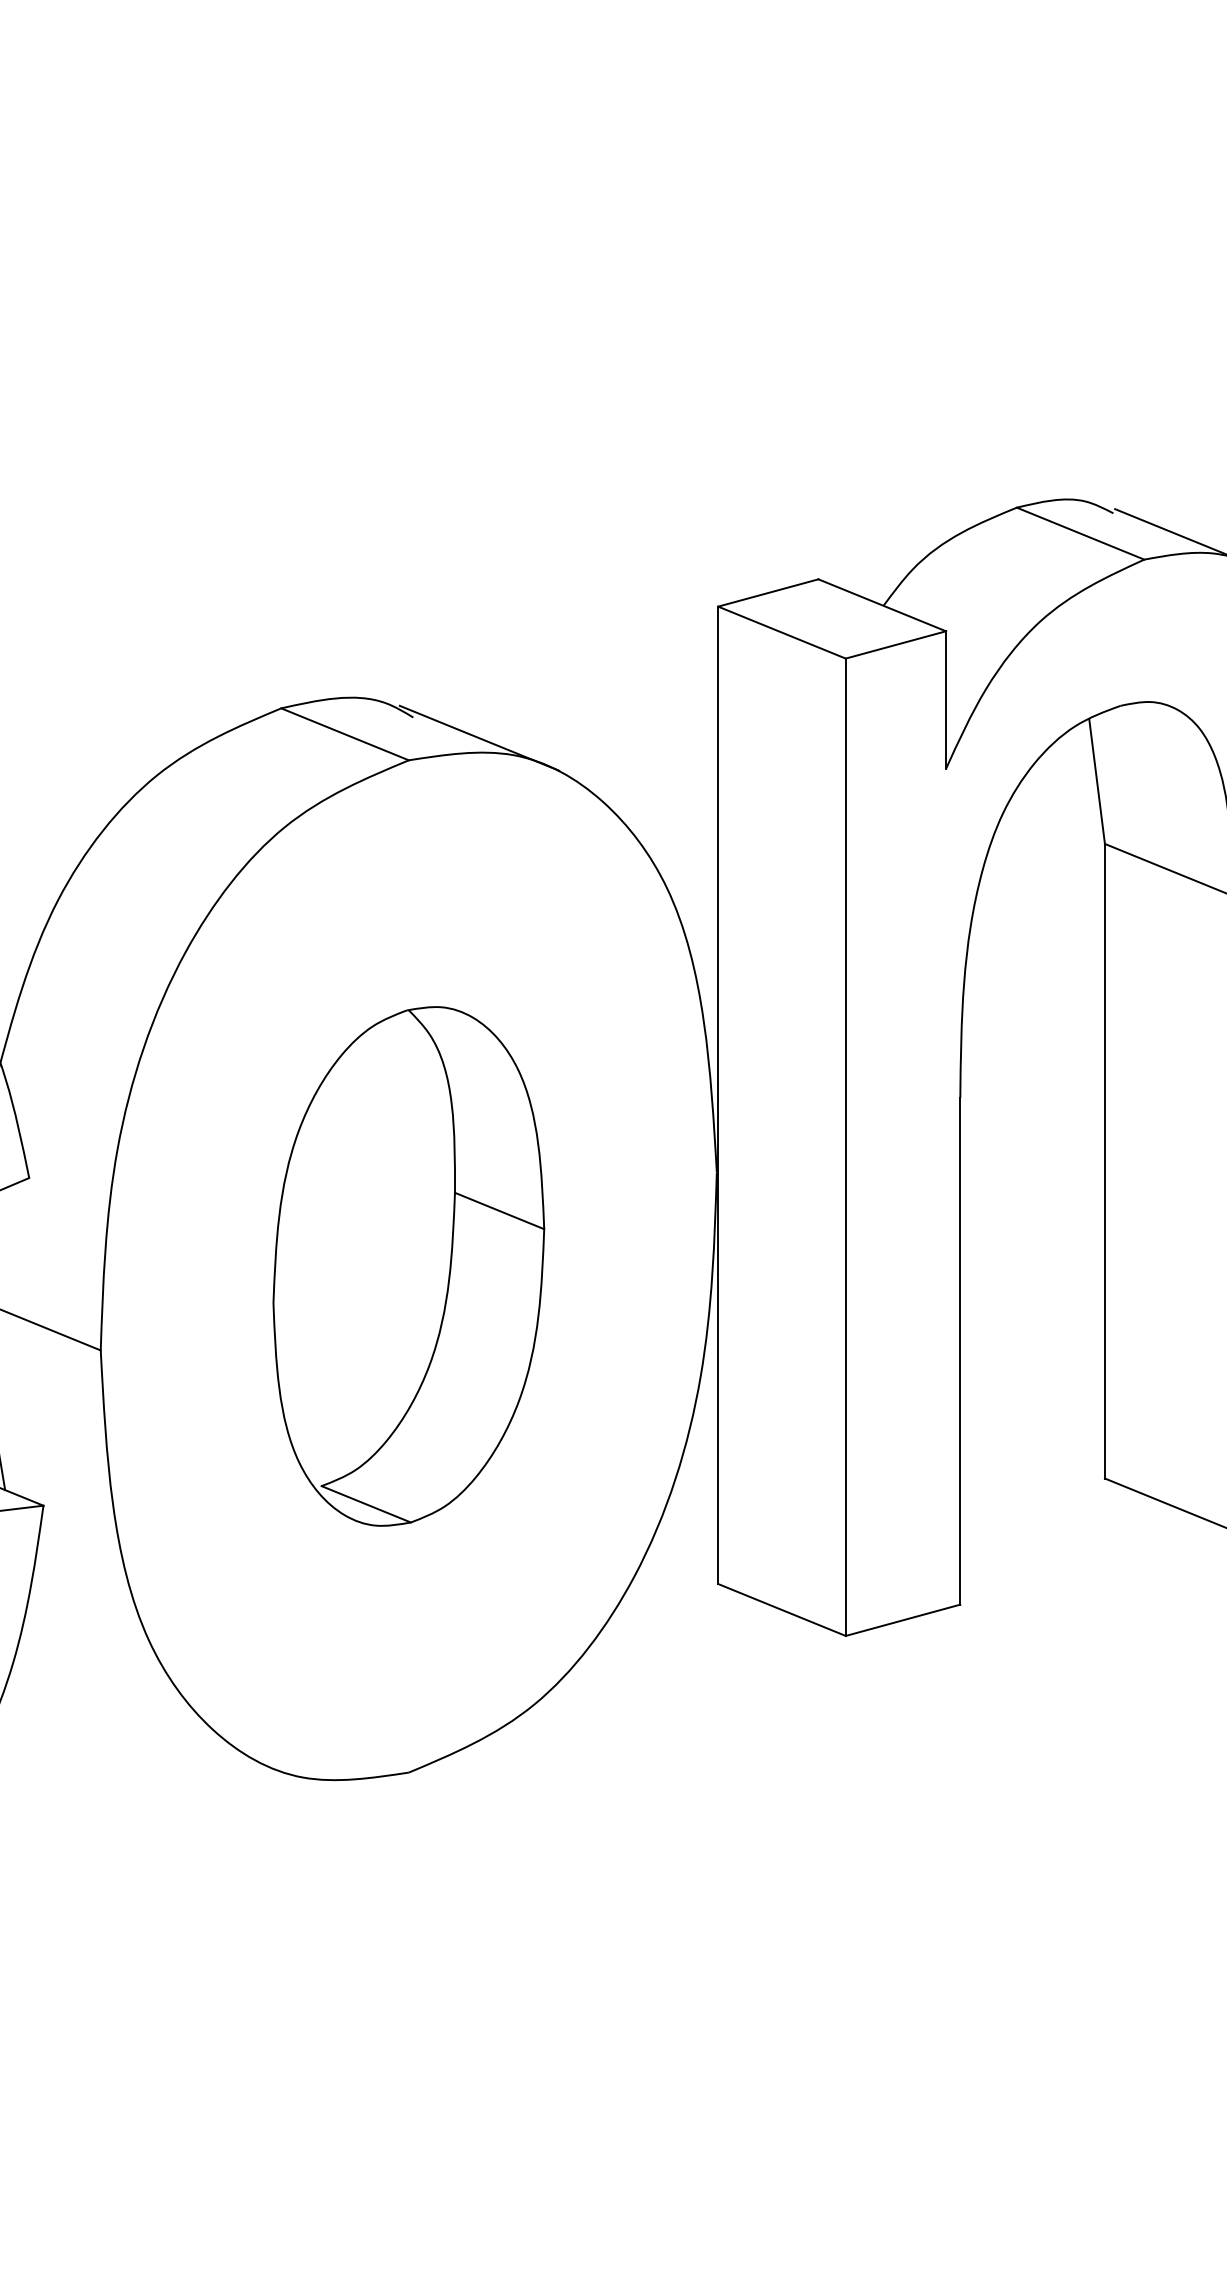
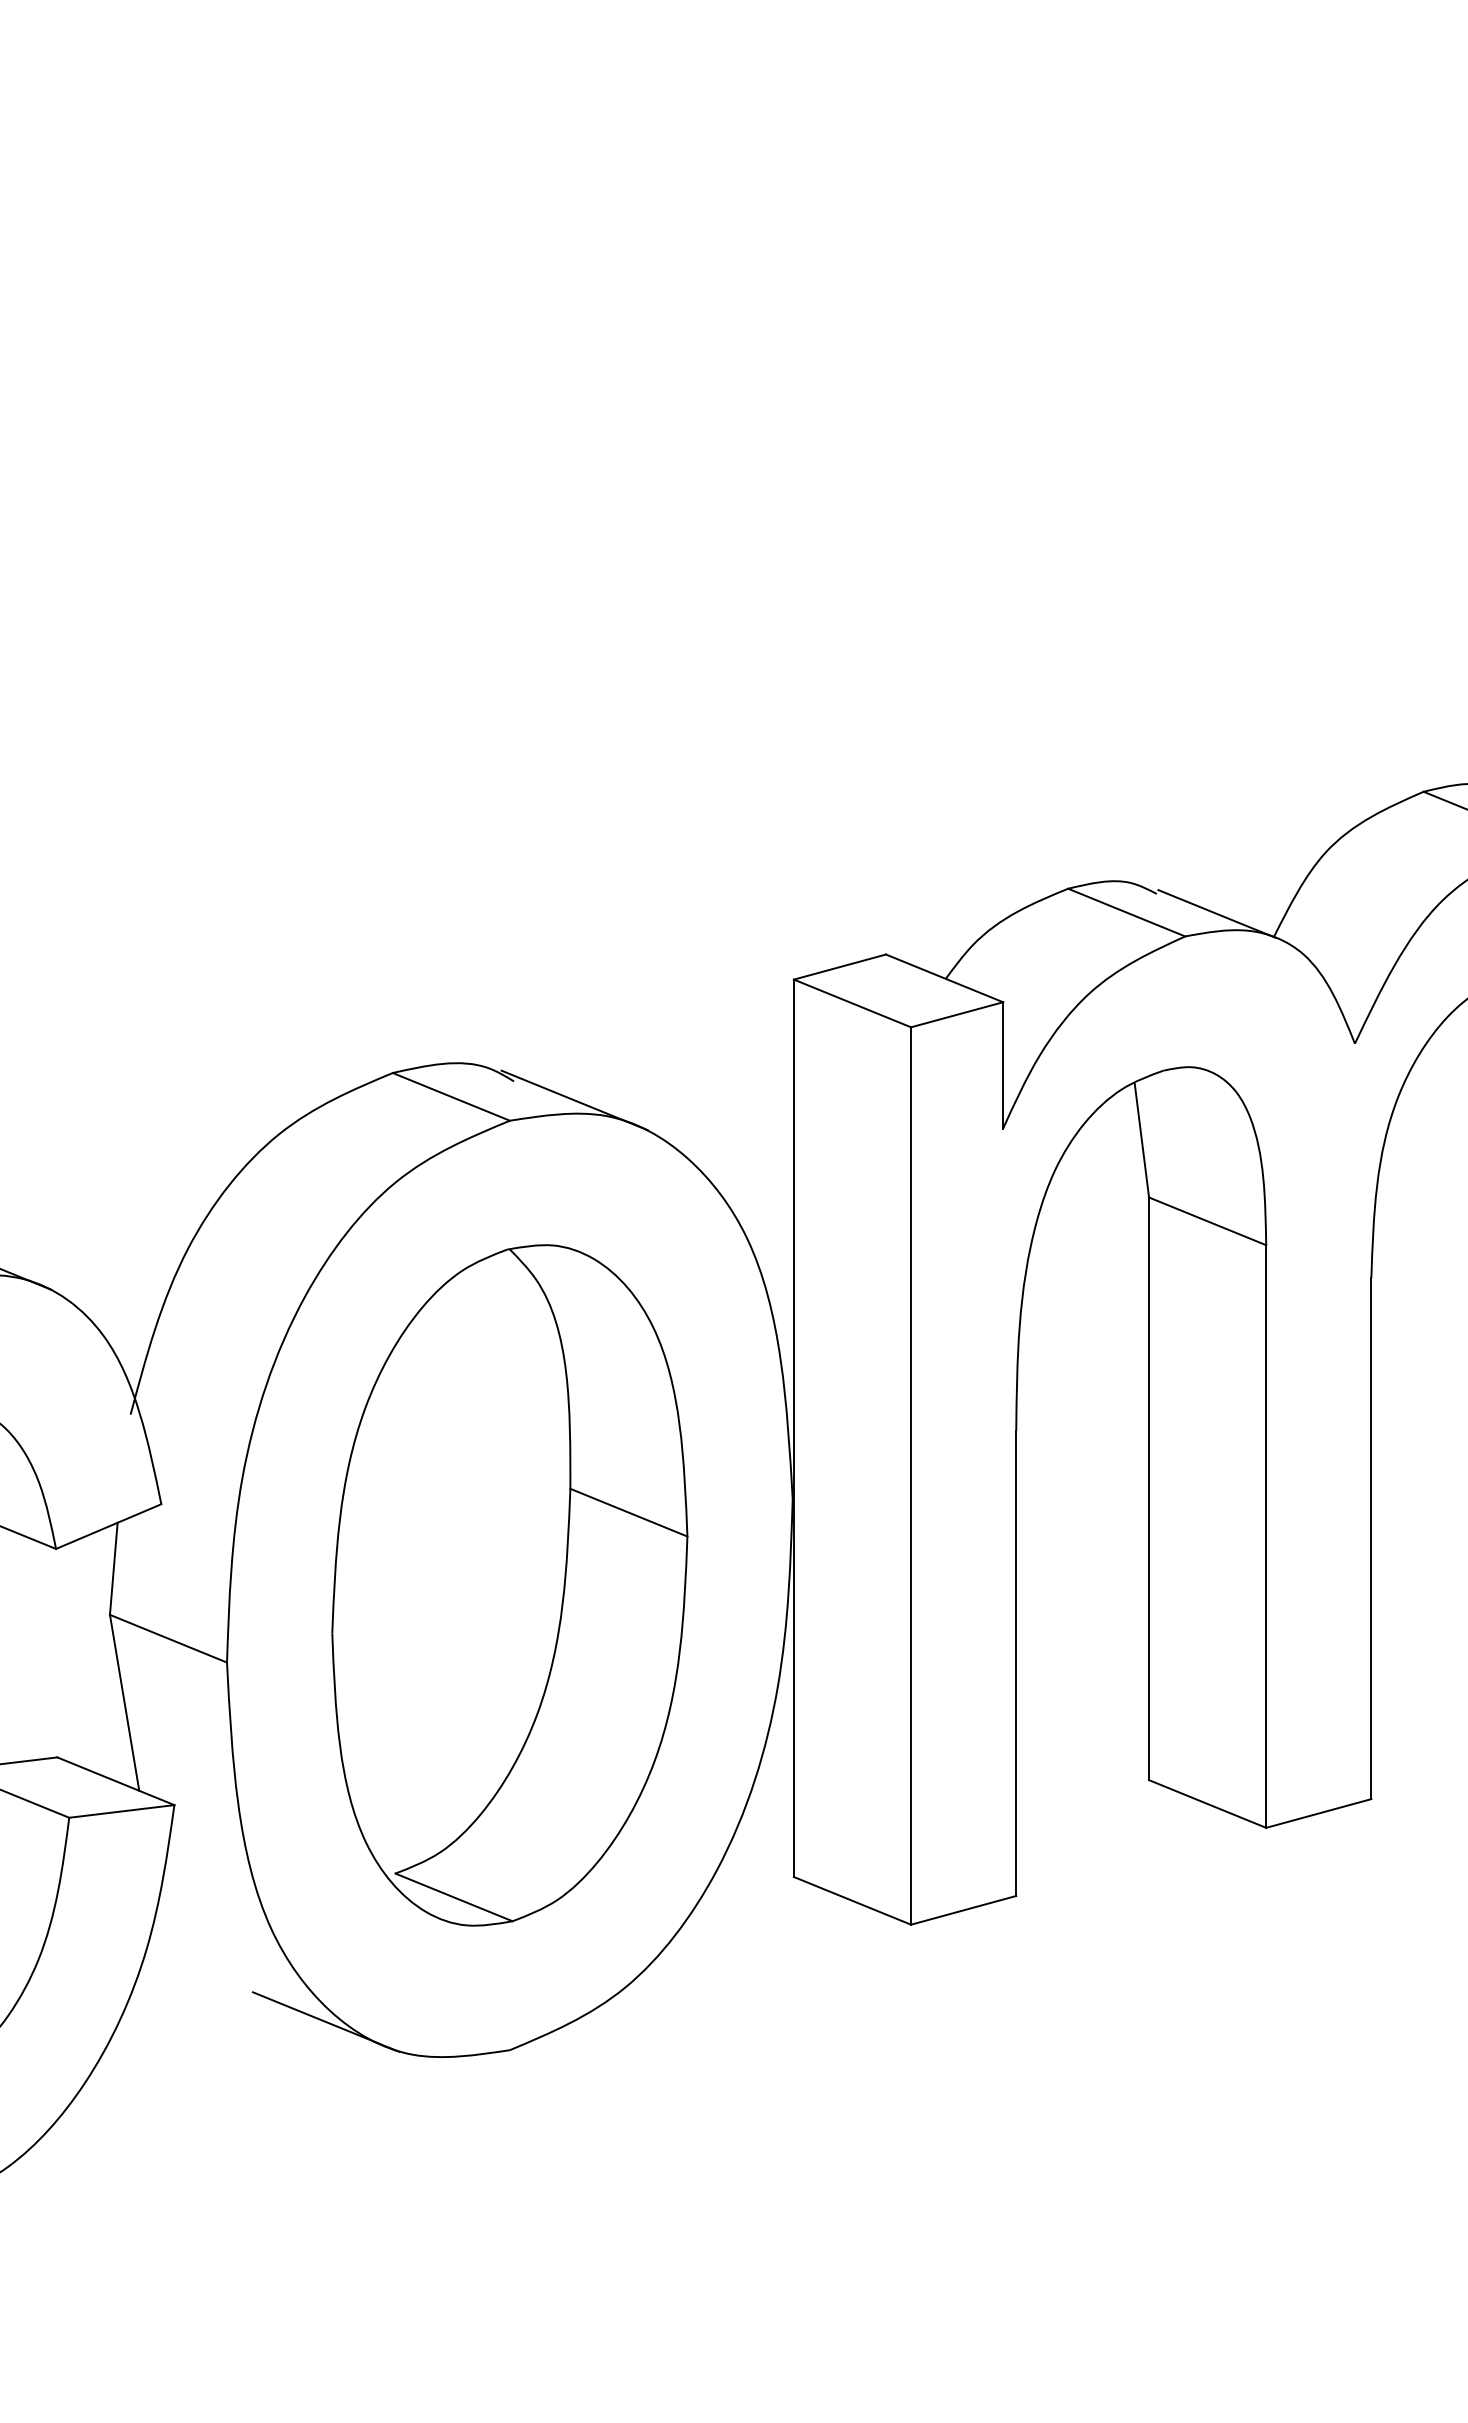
part: (408, 1266) -> (509, 1585), size x1.43
line: (208, 1741) -> (325, 2021), added

